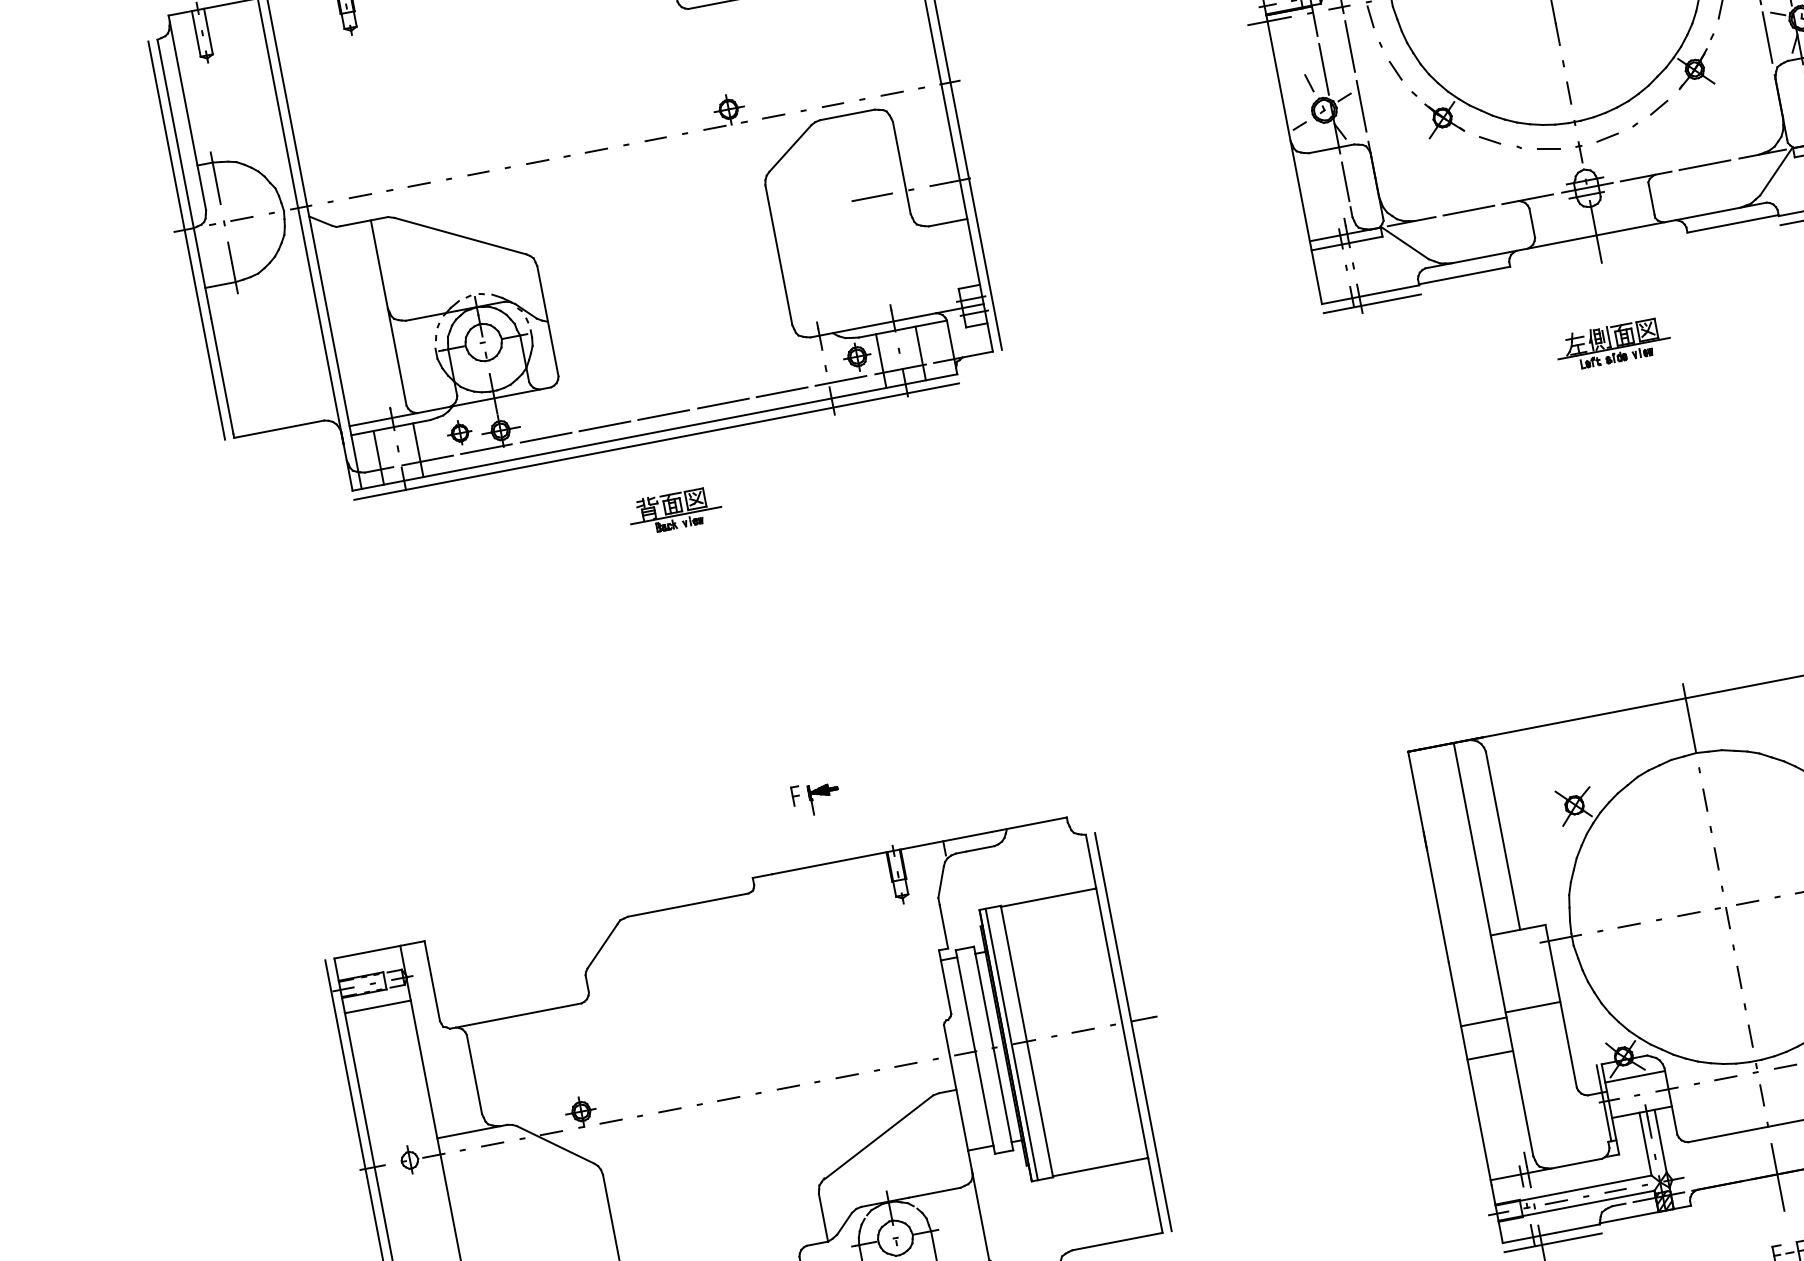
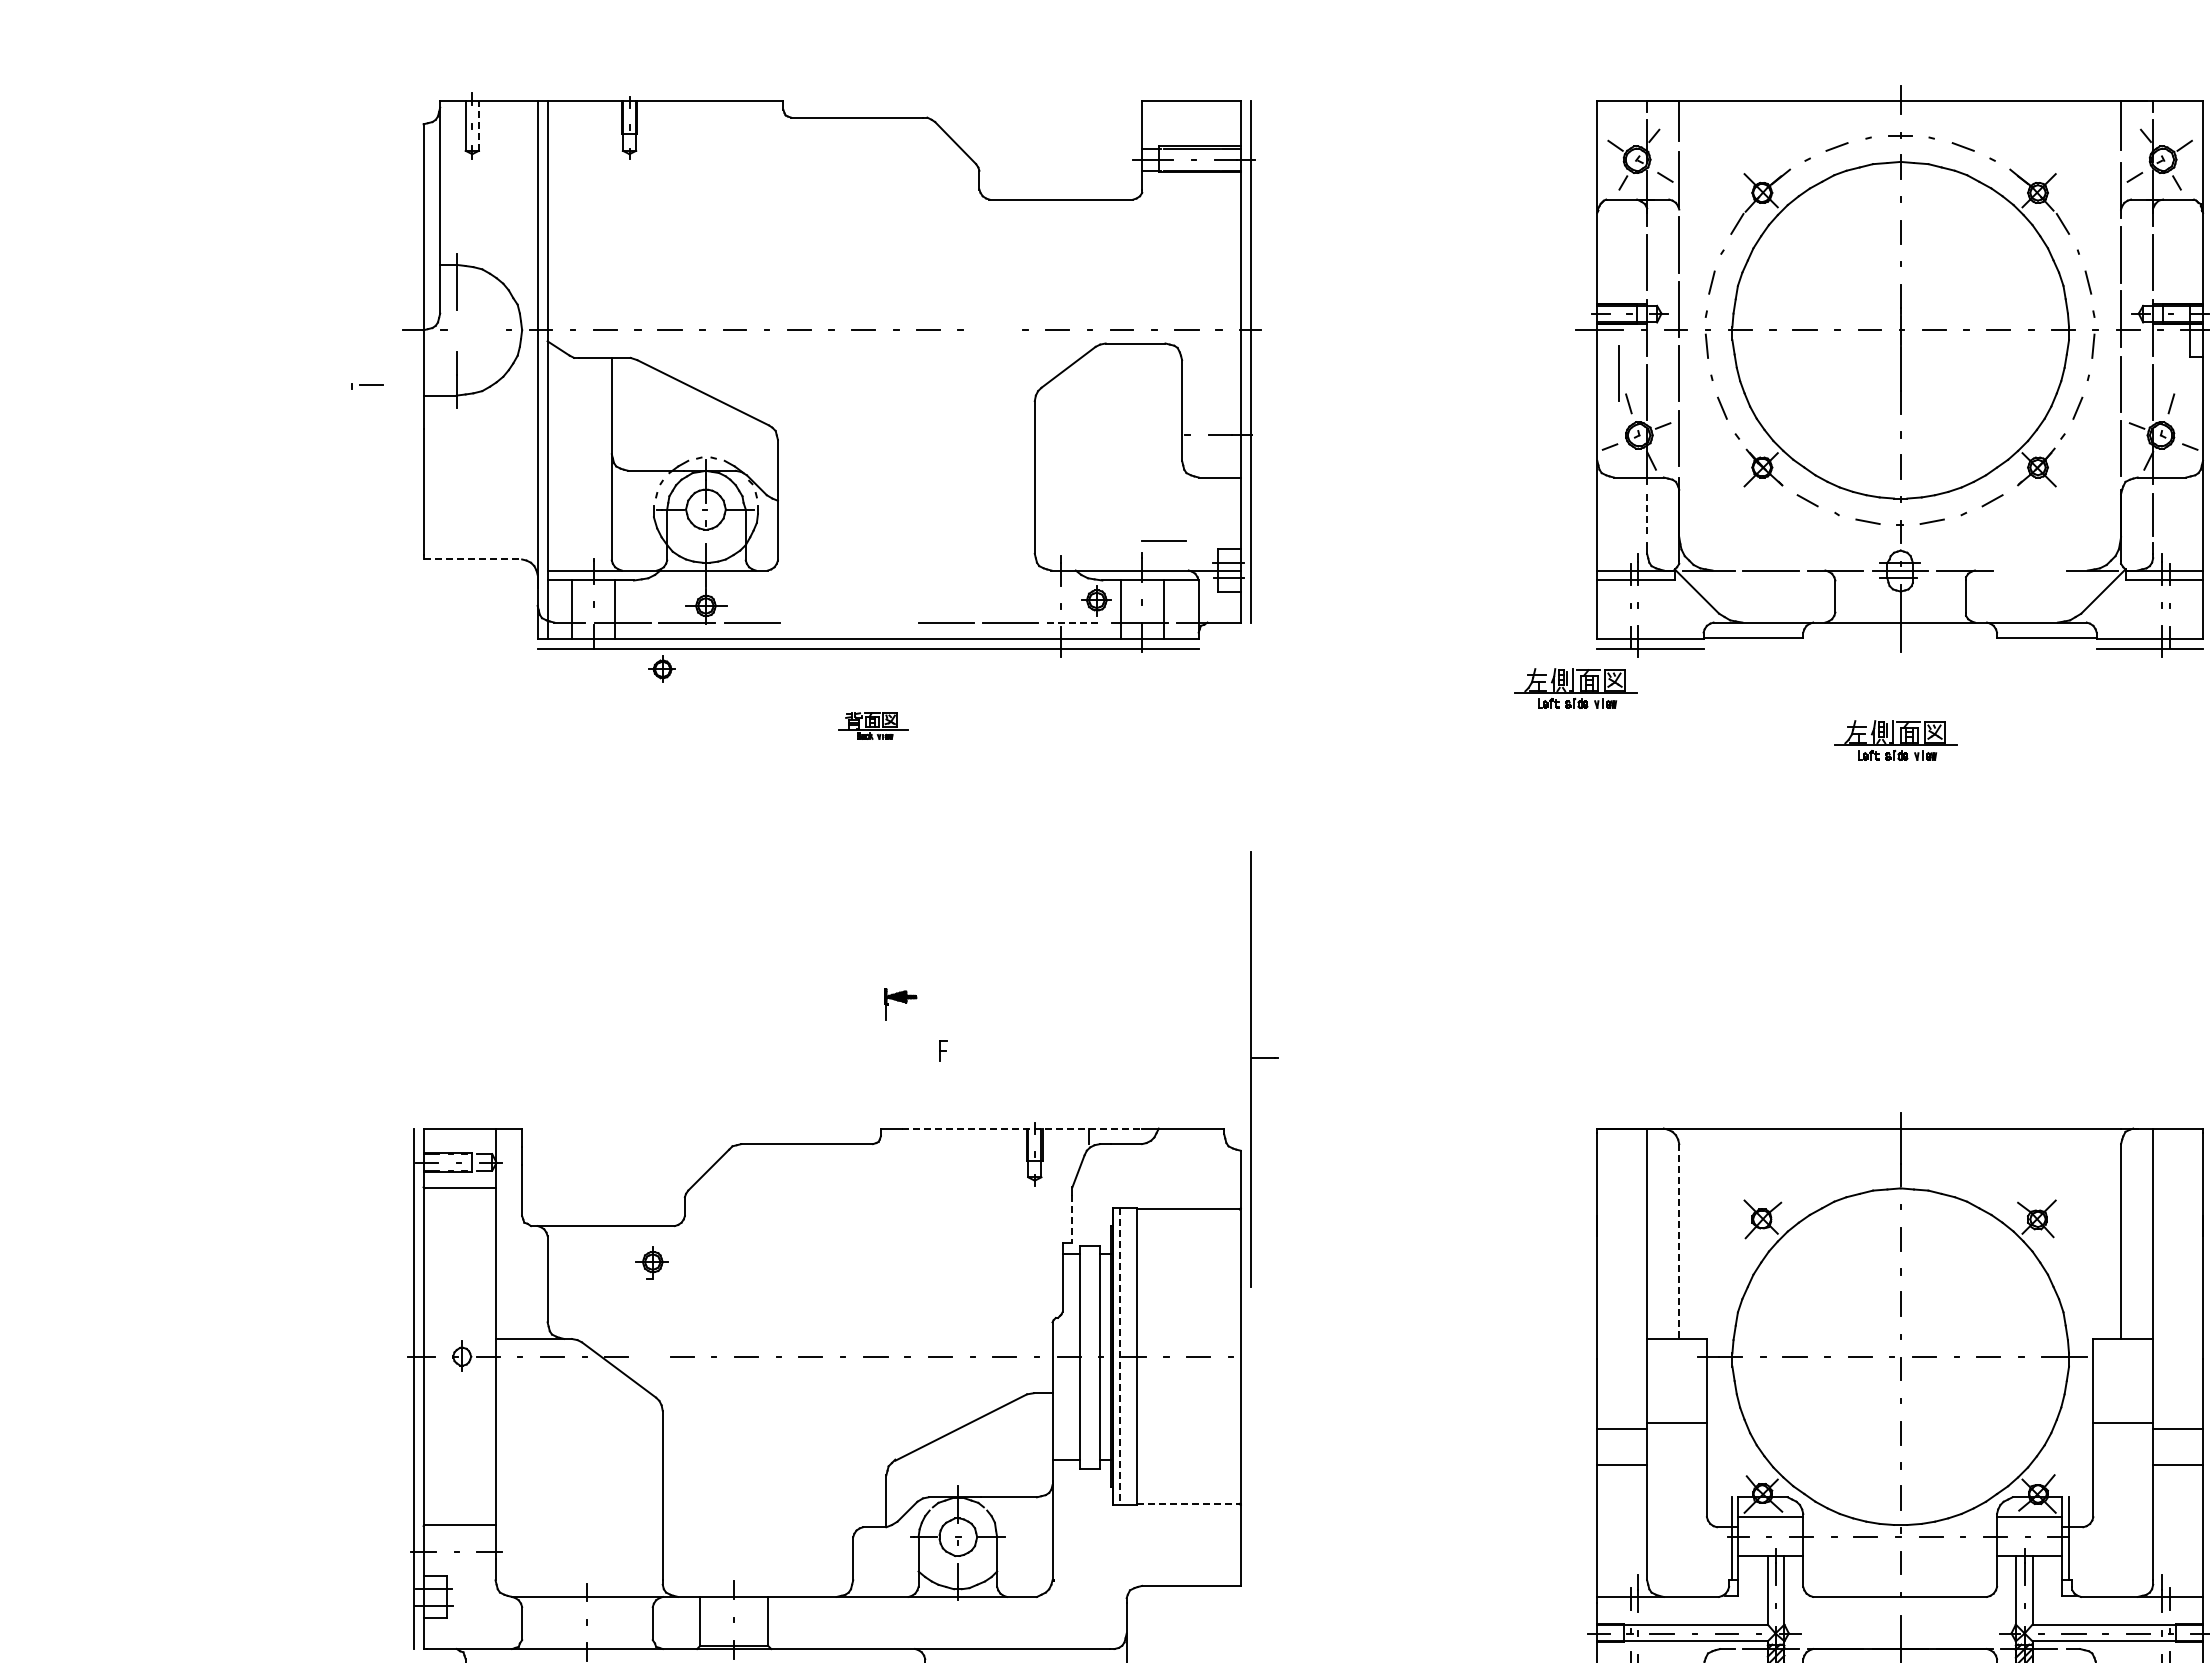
line: (207, 31) -> (478, 125), solid -> dashed
line: (1294, 57) -> (1618, 373), added
part: (722, 110) -> (1004, 313), removed
line: (1704, 165) -> (2028, 570), removed
line: (1346, 182) -> (1647, 515), solid -> dashed
line: (871, 196) -> (1163, 540), moved
part: (238, 220) -> (367, 386), moved
line: (186, 240) -> (413, 341), removed
part: (1310, 353) -> (1575, 688), added
line: (840, 380) -> (1074, 622), solid -> dashed
line: (663, 415) -> (880, 622), removed
line: (604, 426) -> (816, 622), removed
line: (279, 429) -> (473, 559), solid -> dashed
part: (458, 432) -> (661, 668), moved
part: (675, 510) -> (873, 725), size x0.7
part: (824, 797) -> (900, 1004), moved
line: (1503, 841) -> (1679, 1242), solid -> dashed
line: (882, 852) -> (1022, 1128), solid -> dashed
line: (943, 926) -> (1072, 1218), solid -> dashed
part: (1144, 1019) -> (1264, 1058), moved
line: (1012, 1045) -> (1120, 1357), solid -> dashed
part: (580, 1112) -> (651, 1262), moved
line: (1100, 1166) -> (1188, 1503), solid -> dashed

